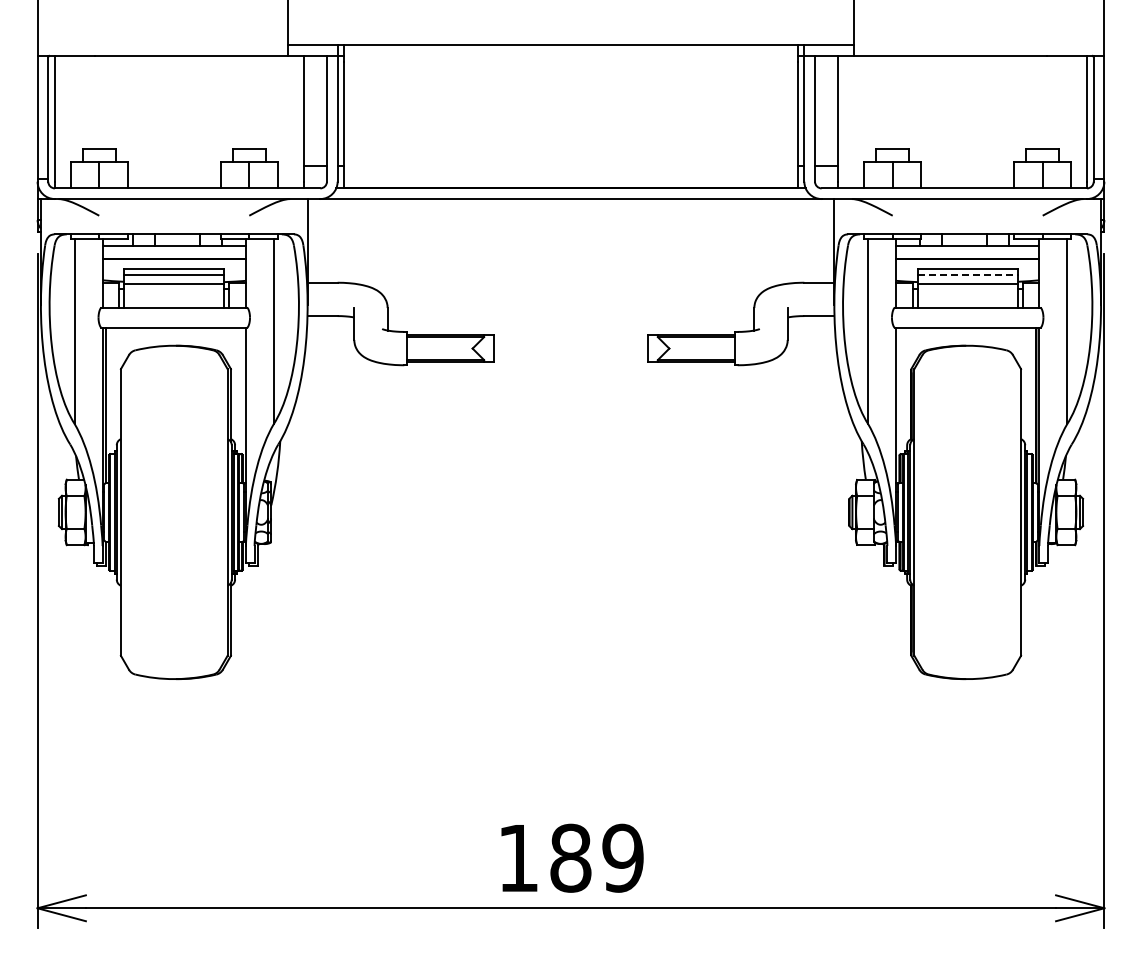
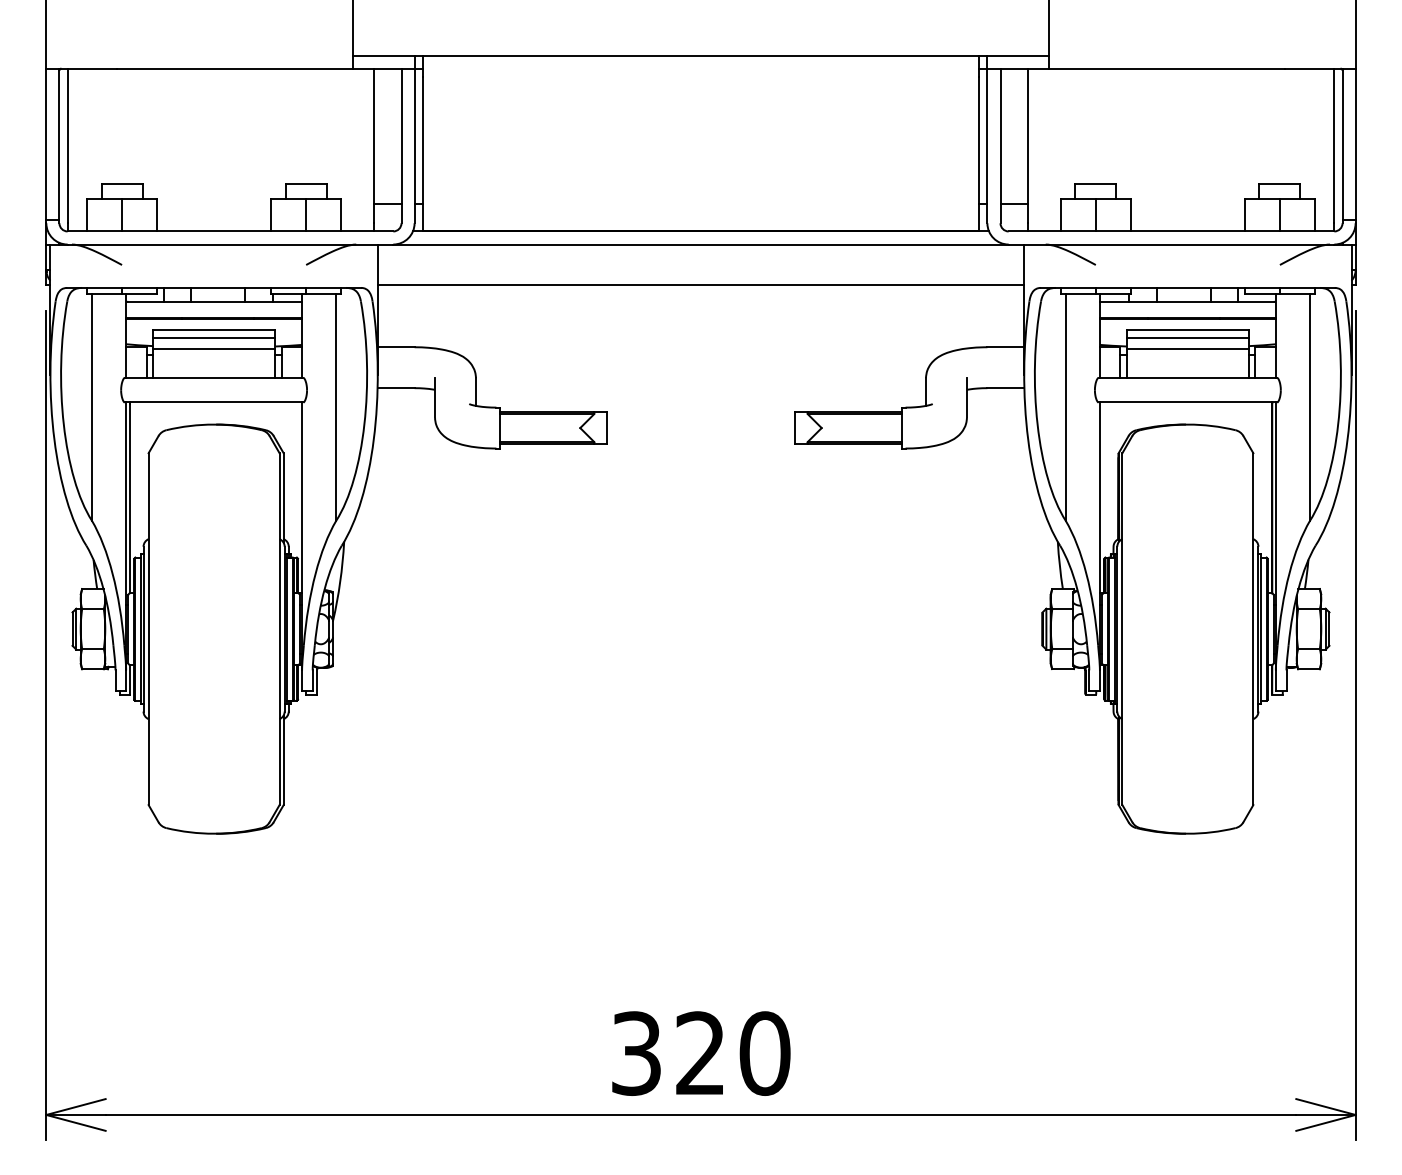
line: (570, 232) -> (700, 285), added
line: (968, 275) -> (1188, 338), dashed -> solid
text: (570, 857) -> (700, 1052), 189 -> 320

